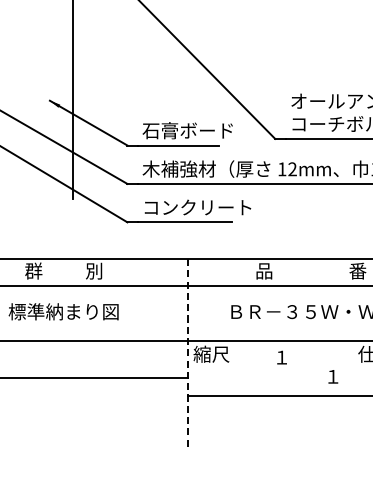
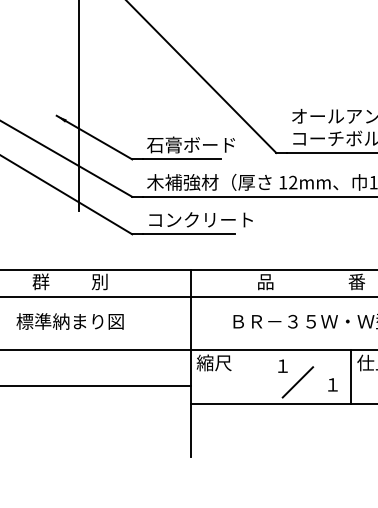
line: (187, 354) -> (190, 363), dashed -> solid
line: (352, 368) -> (351, 376), added
line: (296, 374) -> (297, 382), added

